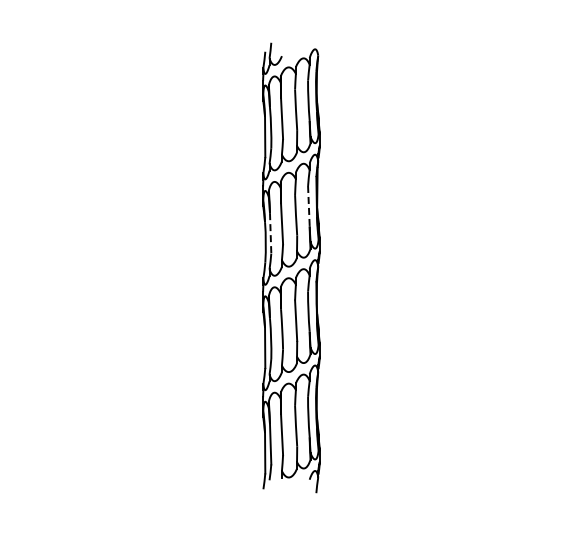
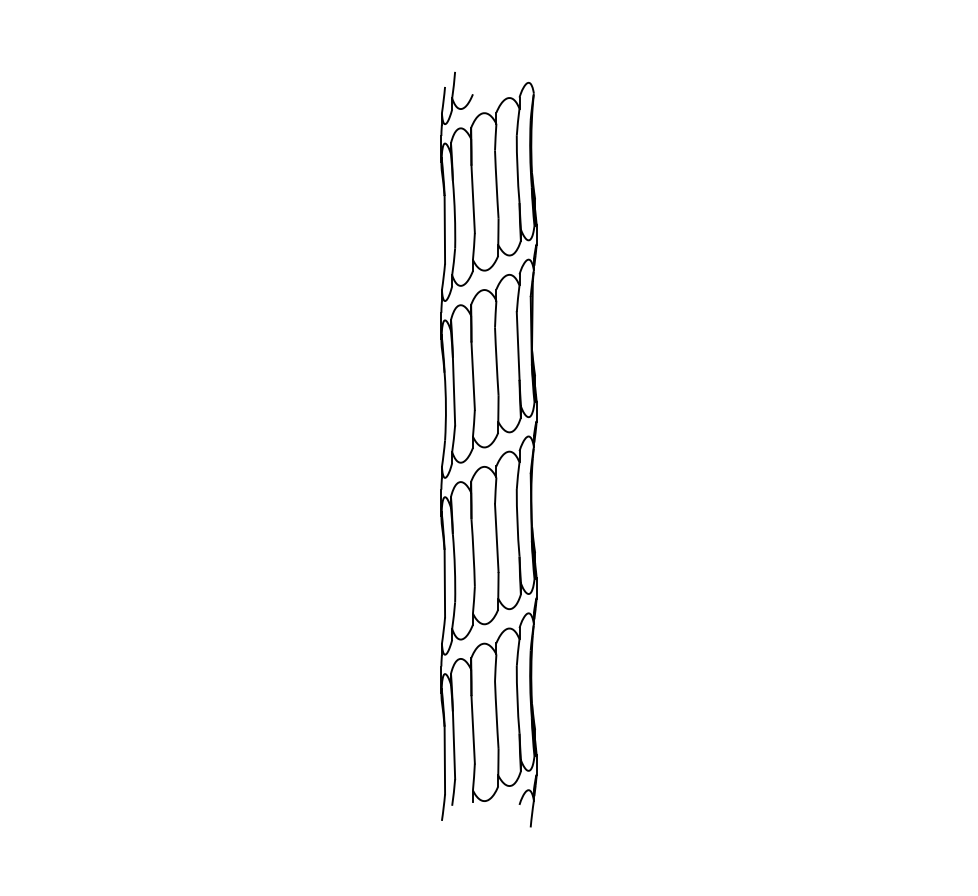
line: (308, 206) -> (517, 346), dashed -> solid
line: (270, 233) -> (453, 391), dashed -> solid

